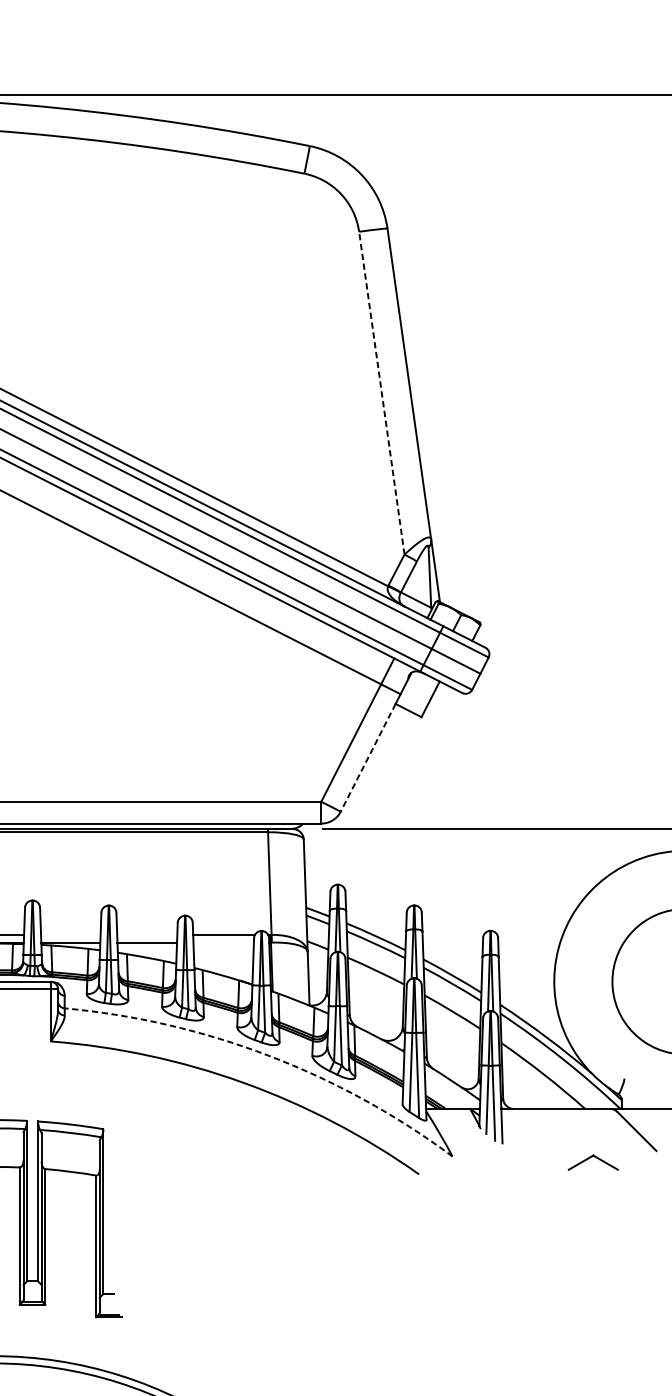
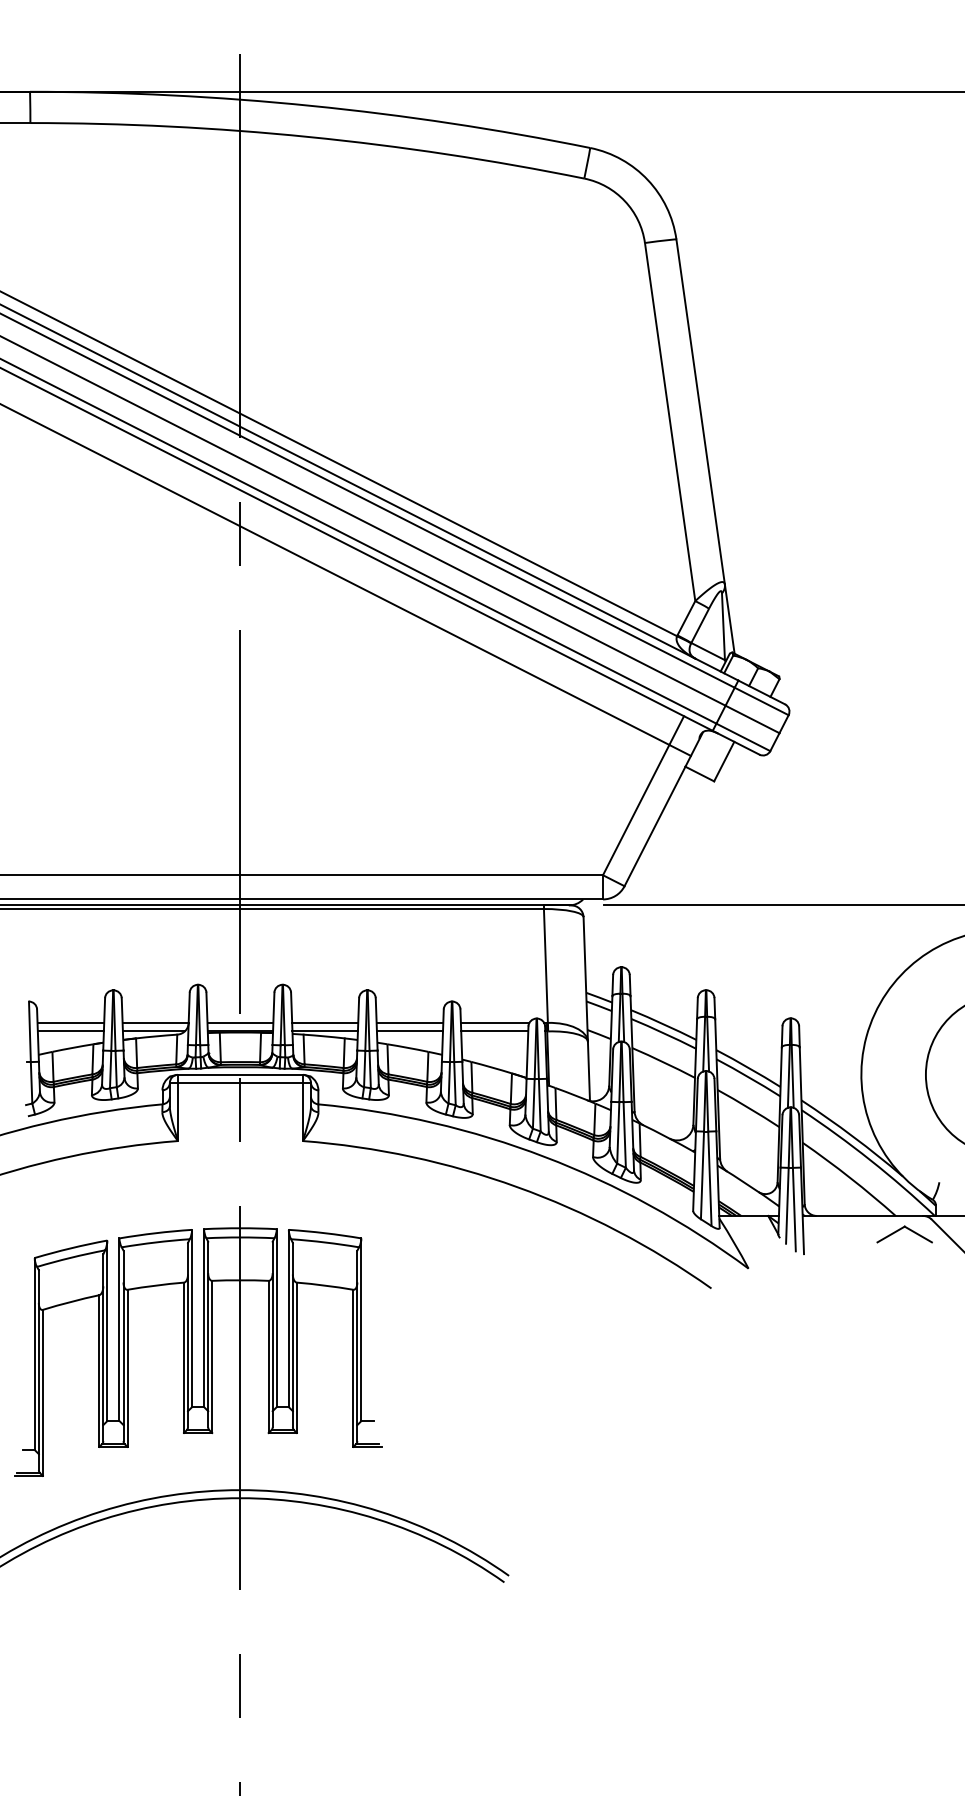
line: (382, 393) -> (670, 422), dashed -> solid
line: (367, 757) -> (654, 826), dashed -> solid
line: (71, 934) -> (325, 1022), added
line: (146, 934) -> (409, 1022), added
line: (223, 942) -> (494, 1031), added
arc: (268, 1055) -> (544, 1156), dashed -> solid
part: (593, 1162) -> (904, 1234), moved

